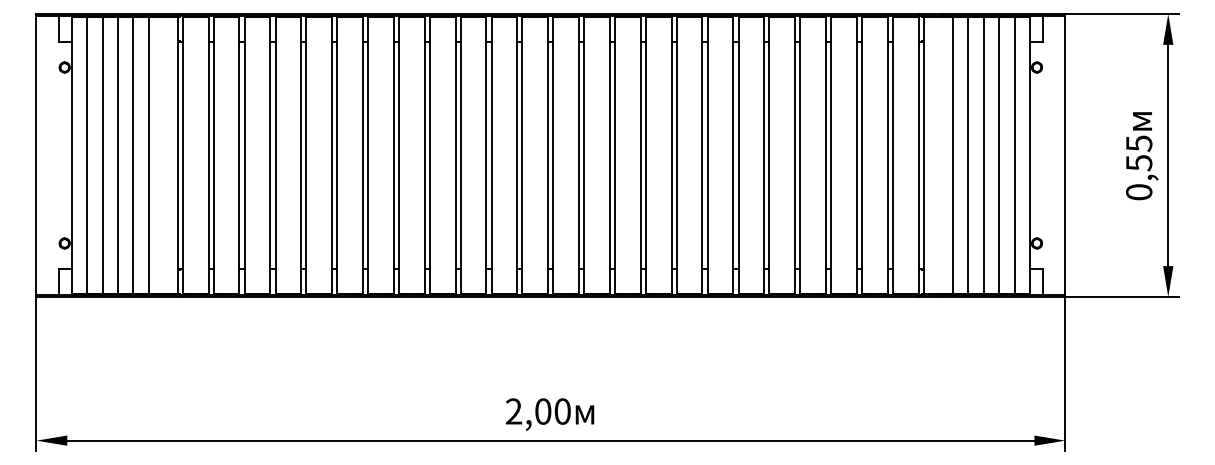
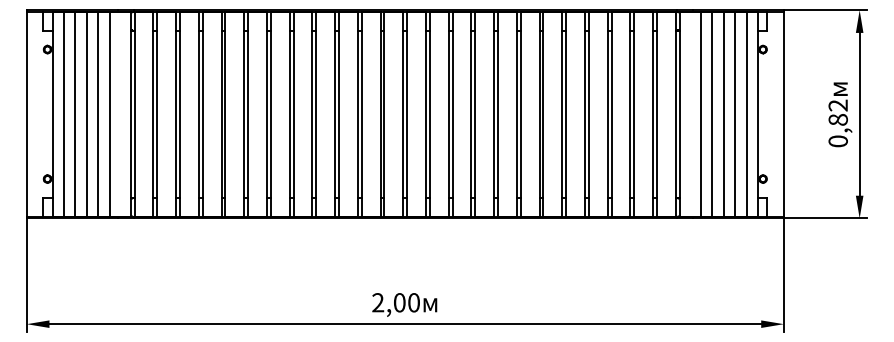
text: (1139, 153) -> (838, 112), 0,55 -> 0,82

